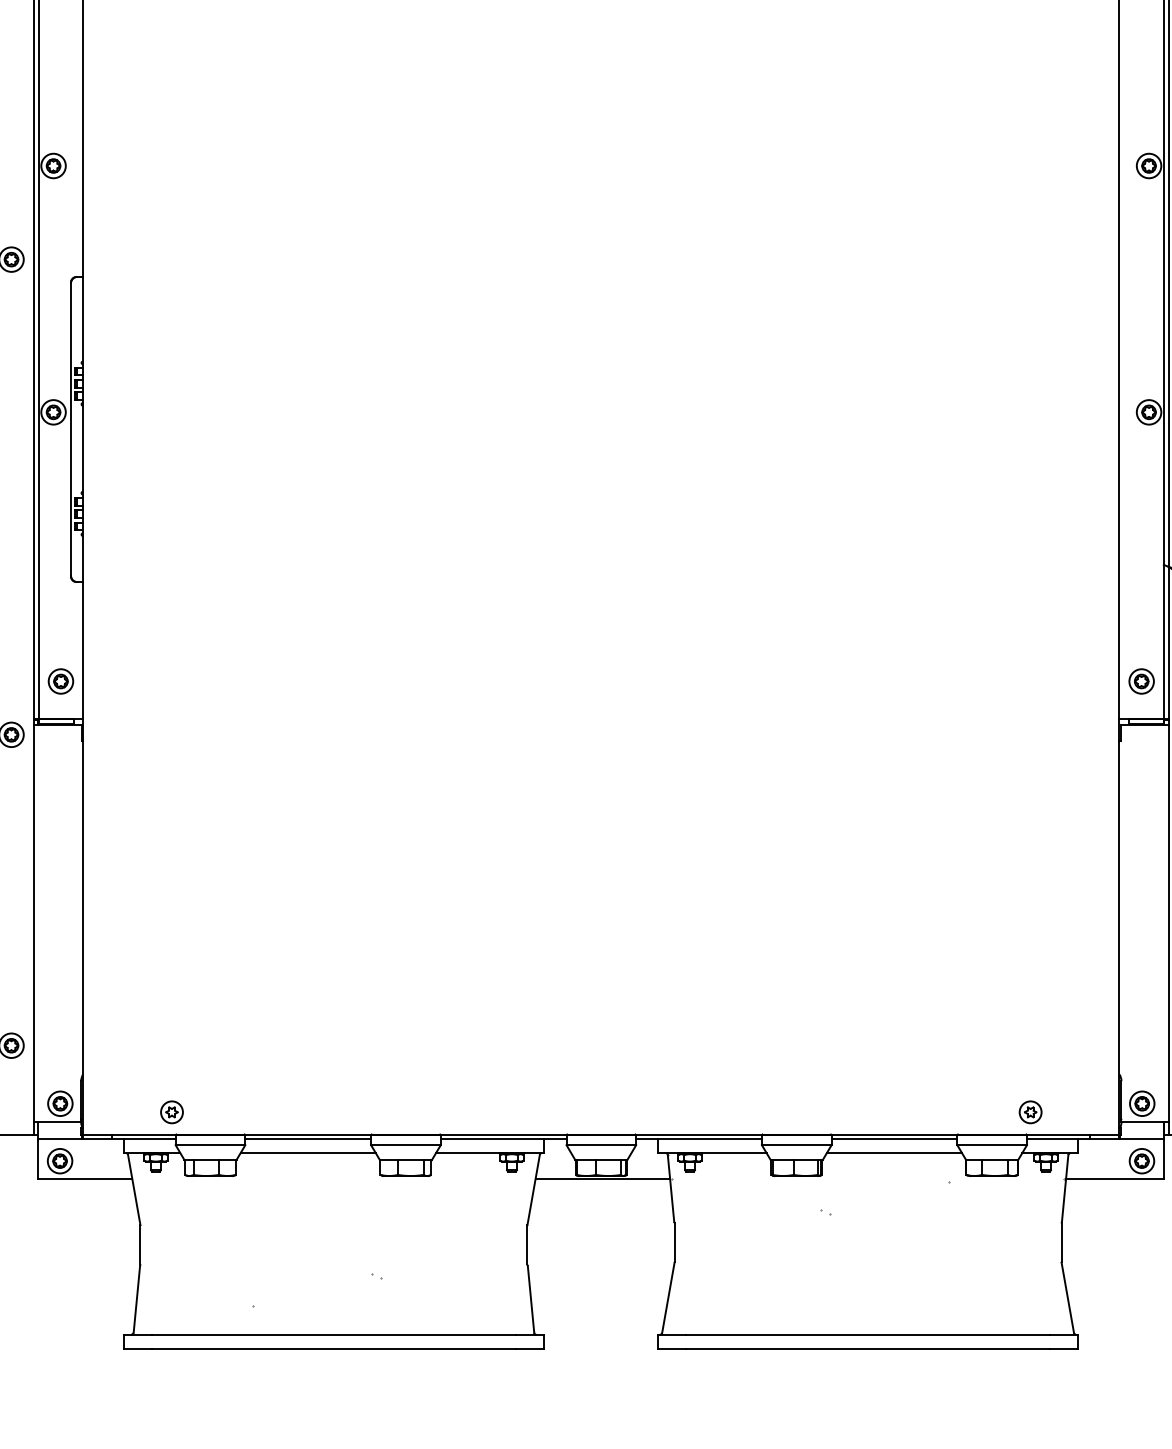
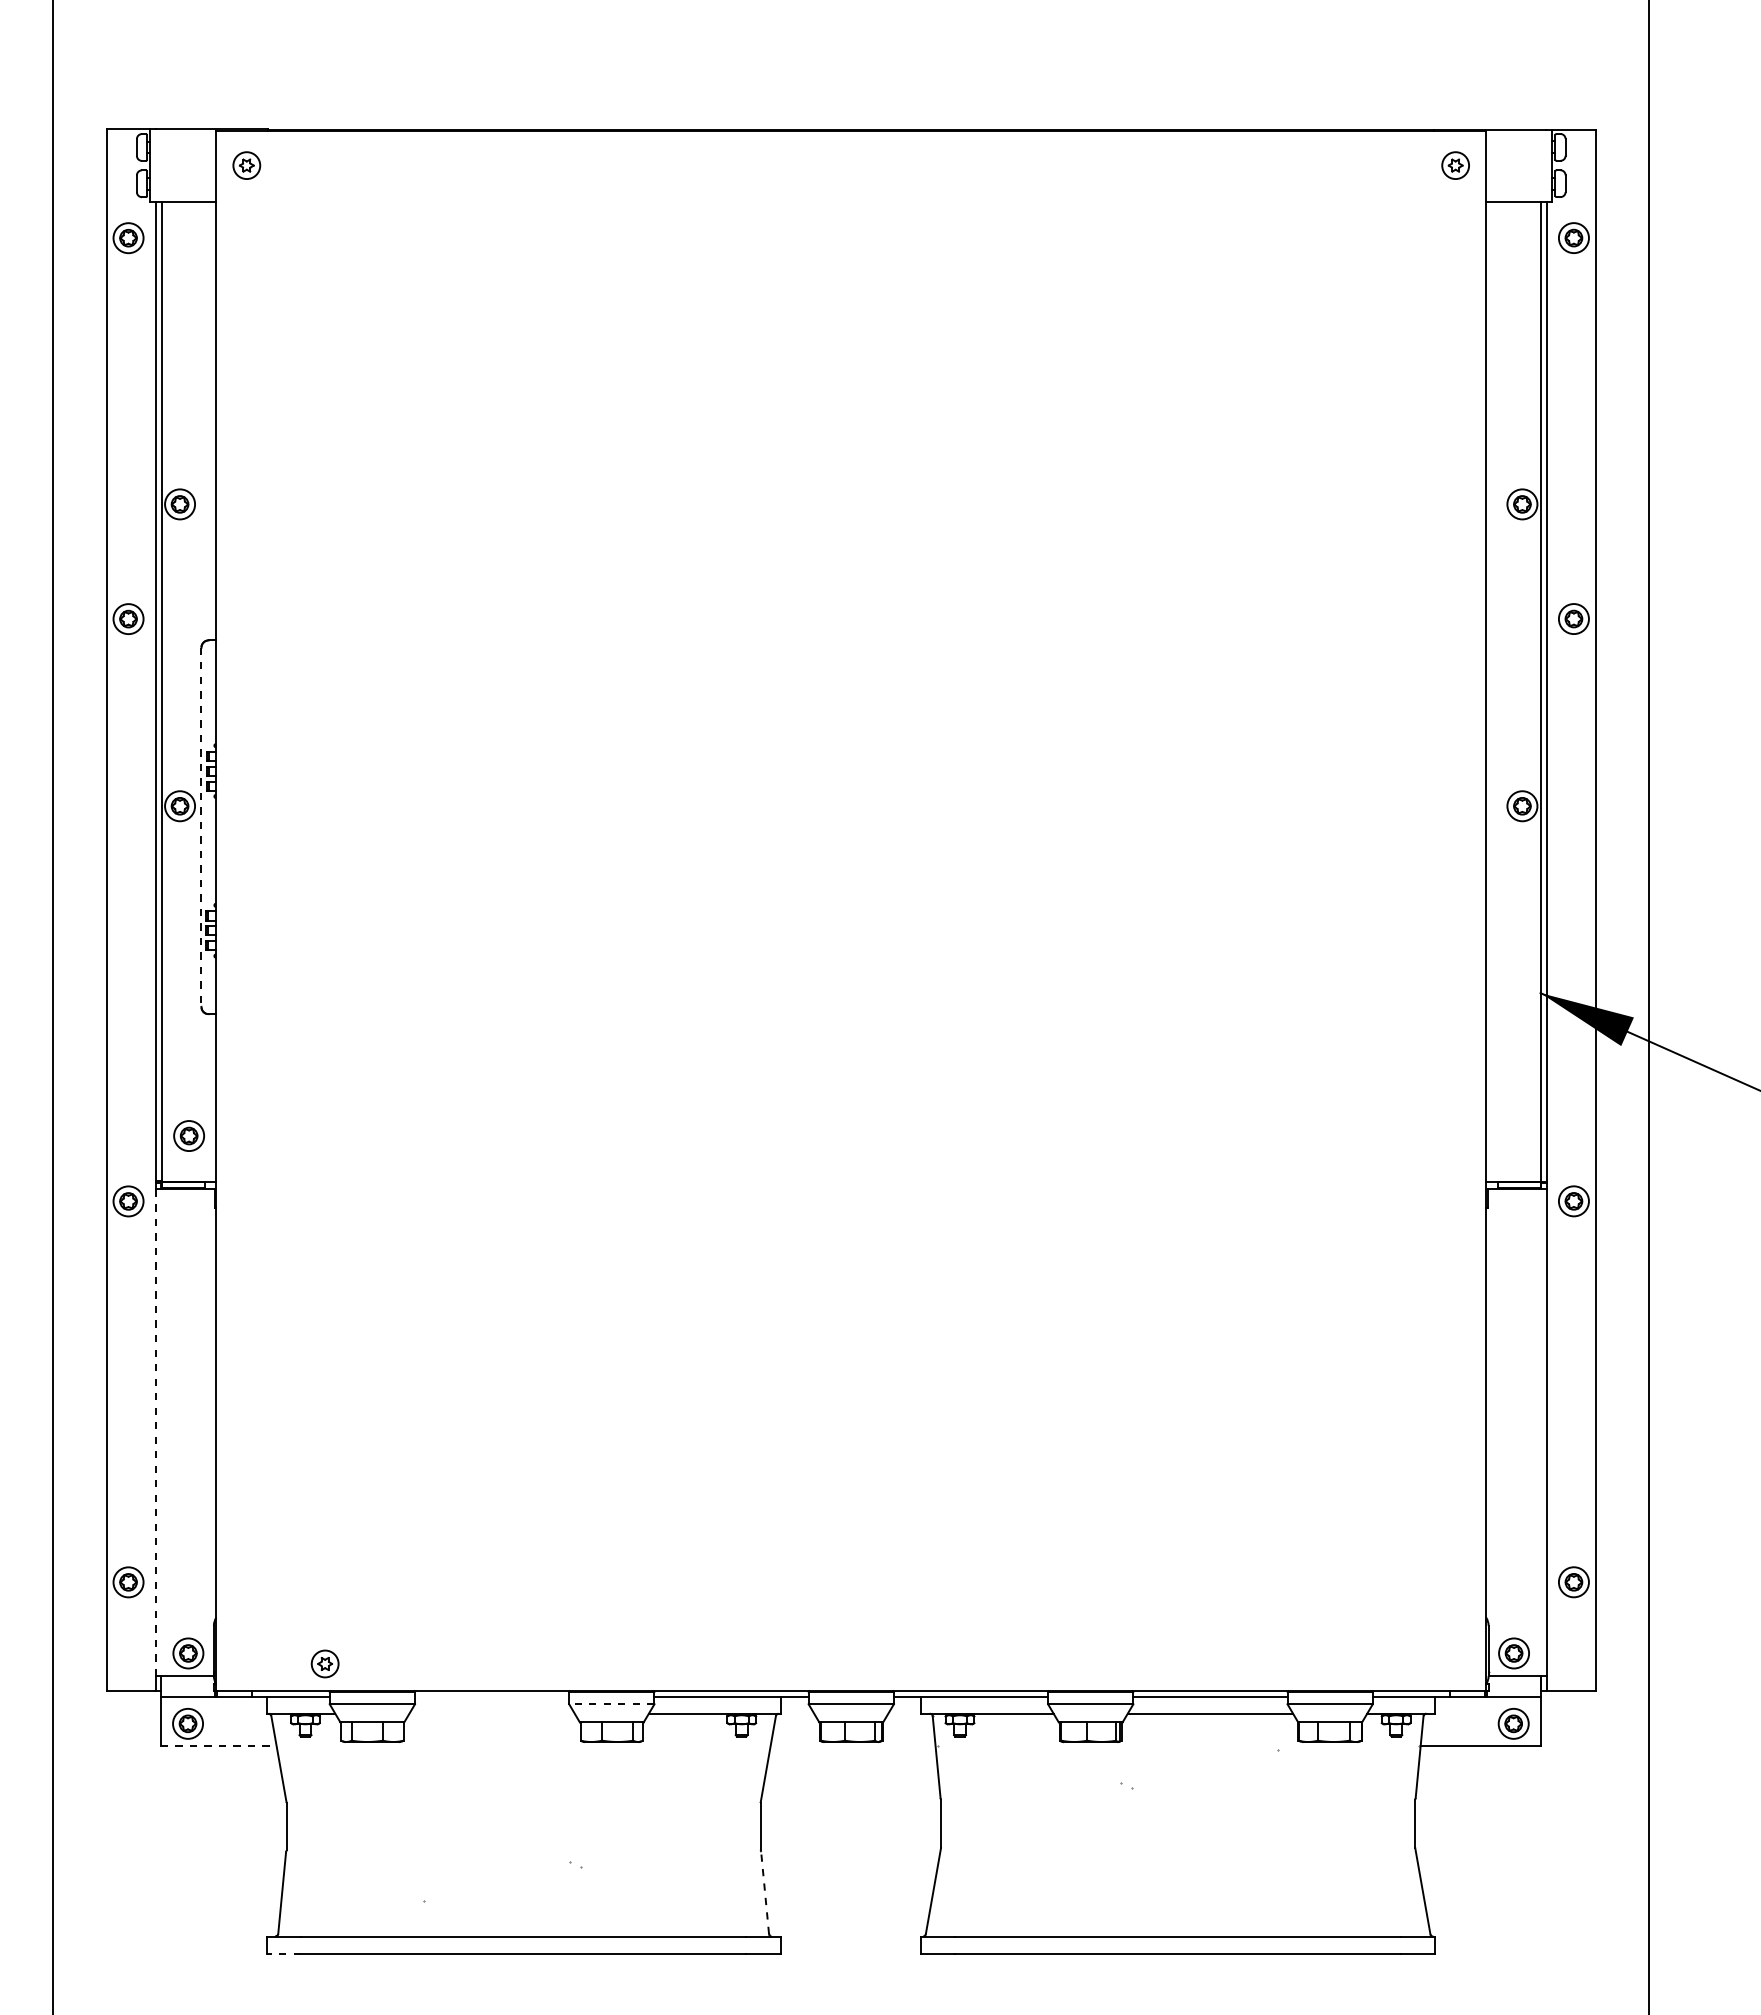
line: (71, 429) -> (201, 827), solid -> dashed
part: (1141, 681) -> (1513, 1135), removed
line: (33, 923) -> (155, 1432), solid -> dashed
part: (1030, 1111) -> (1377, 1663), removed
line: (308, 1138) -> (492, 1696), removed
line: (405, 1145) -> (611, 1704), solid -> dashed
line: (307, 1152) -> (491, 1713), removed
line: (84, 1178) -> (218, 1745), solid -> dashed
line: (602, 1178) -> (852, 1745), removed
line: (531, 1298) -> (765, 1892), solid -> dashed
line: (137, 1348) -> (283, 1953), solid -> dashed

